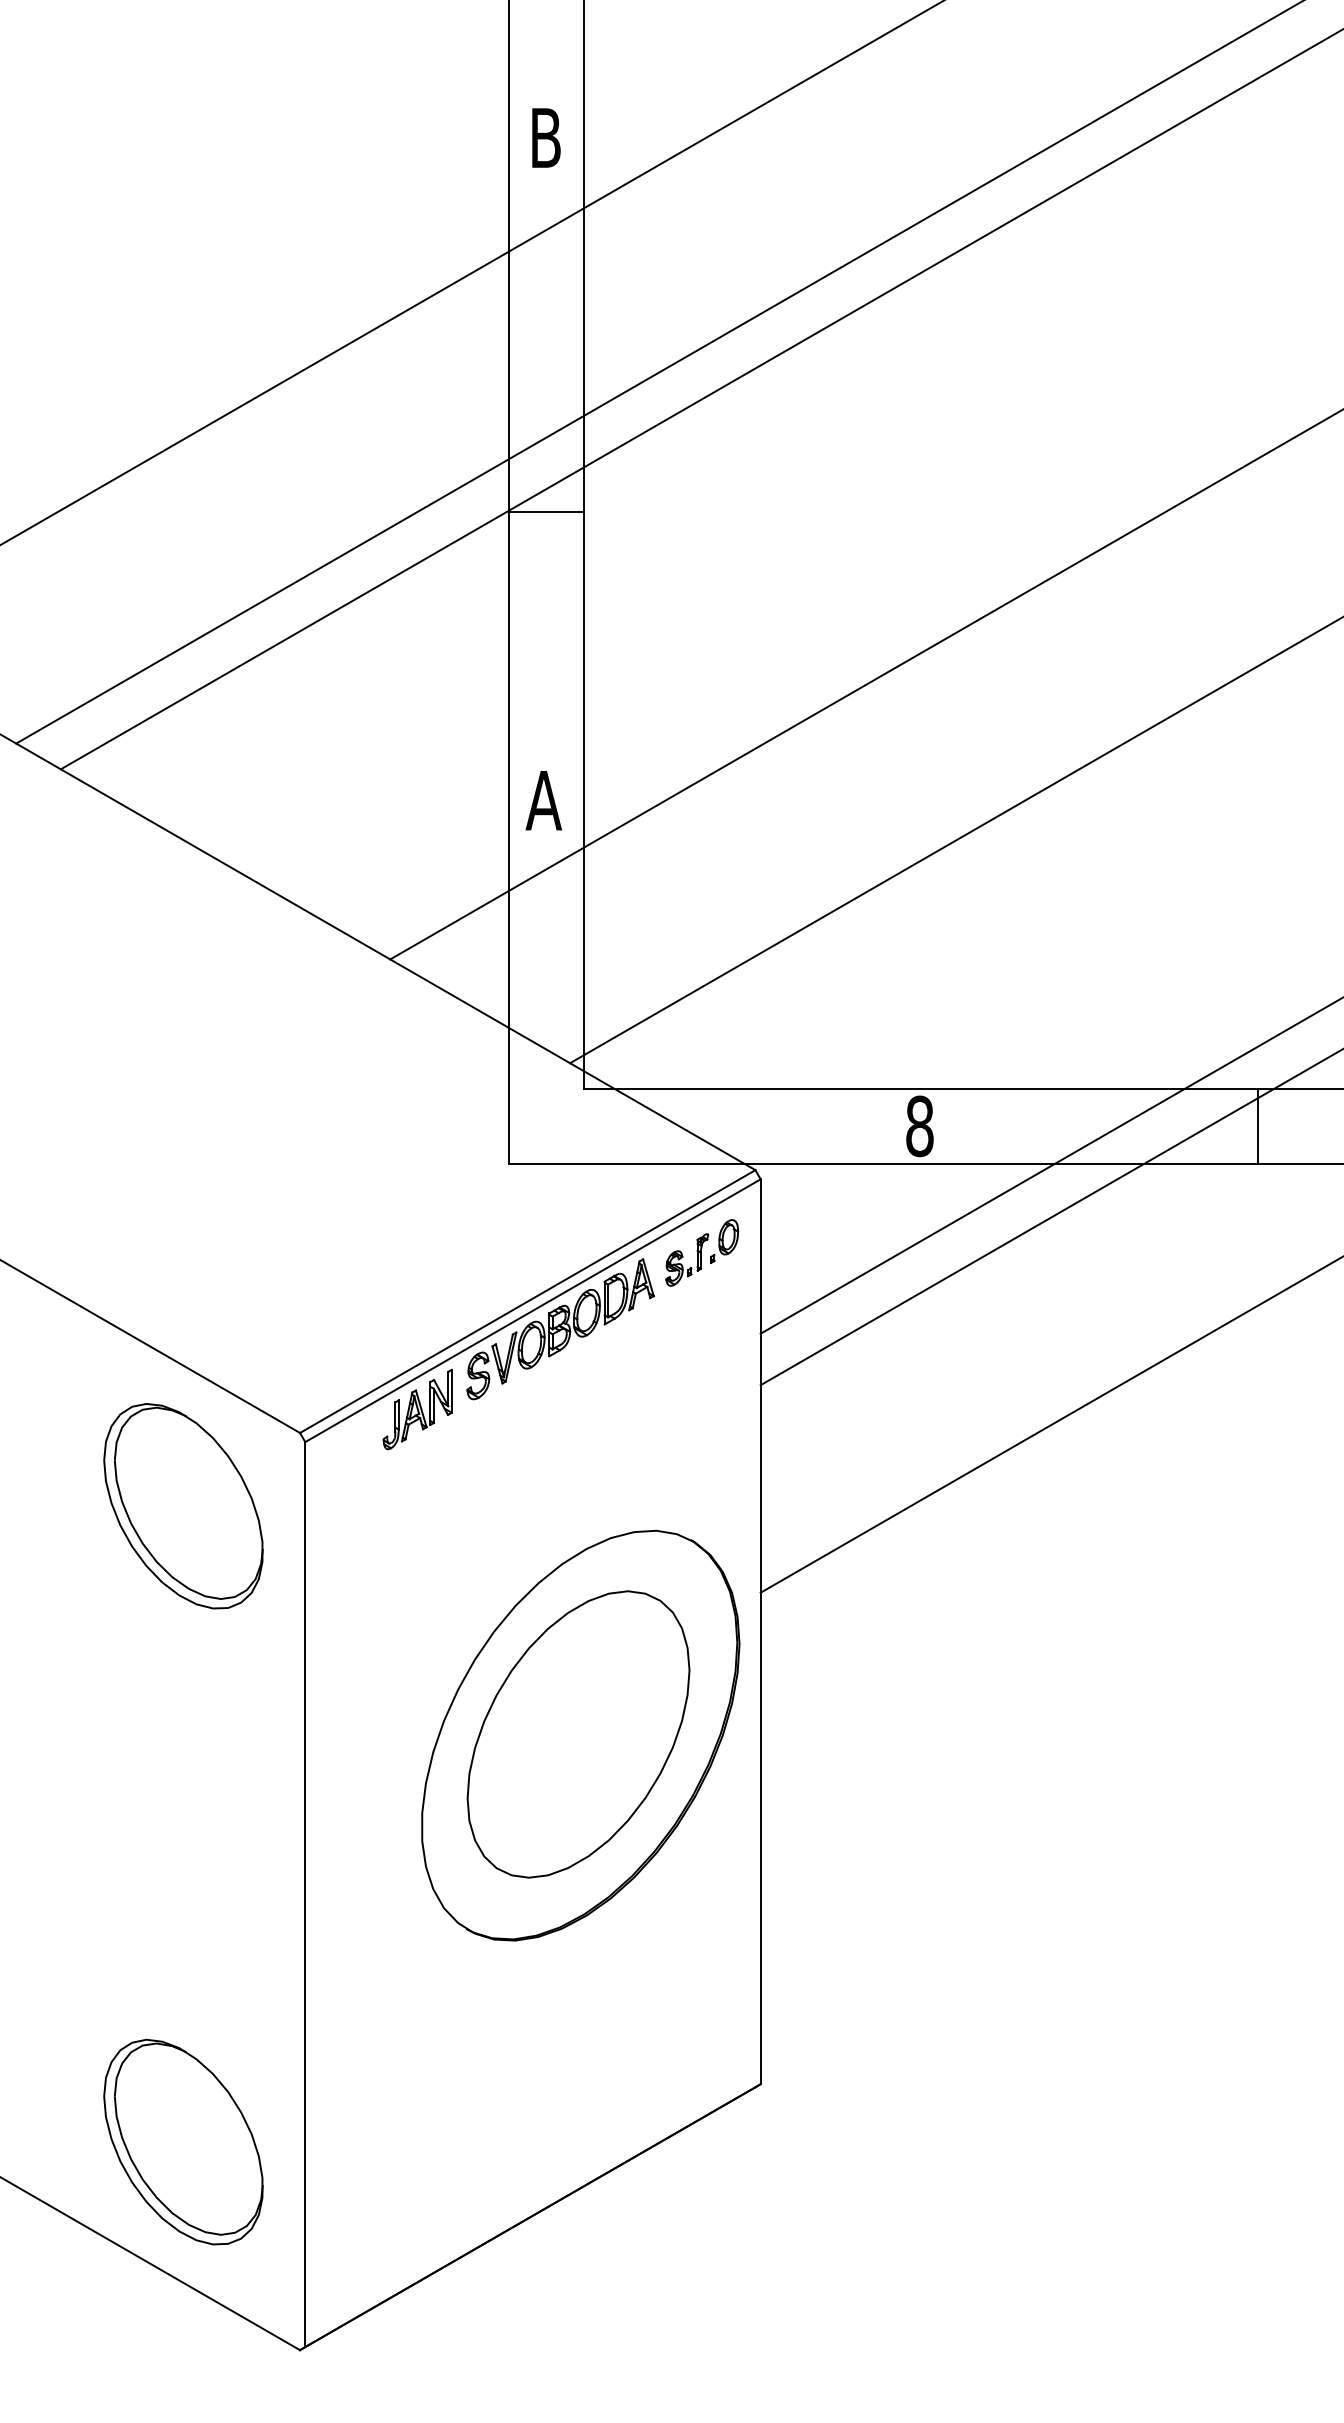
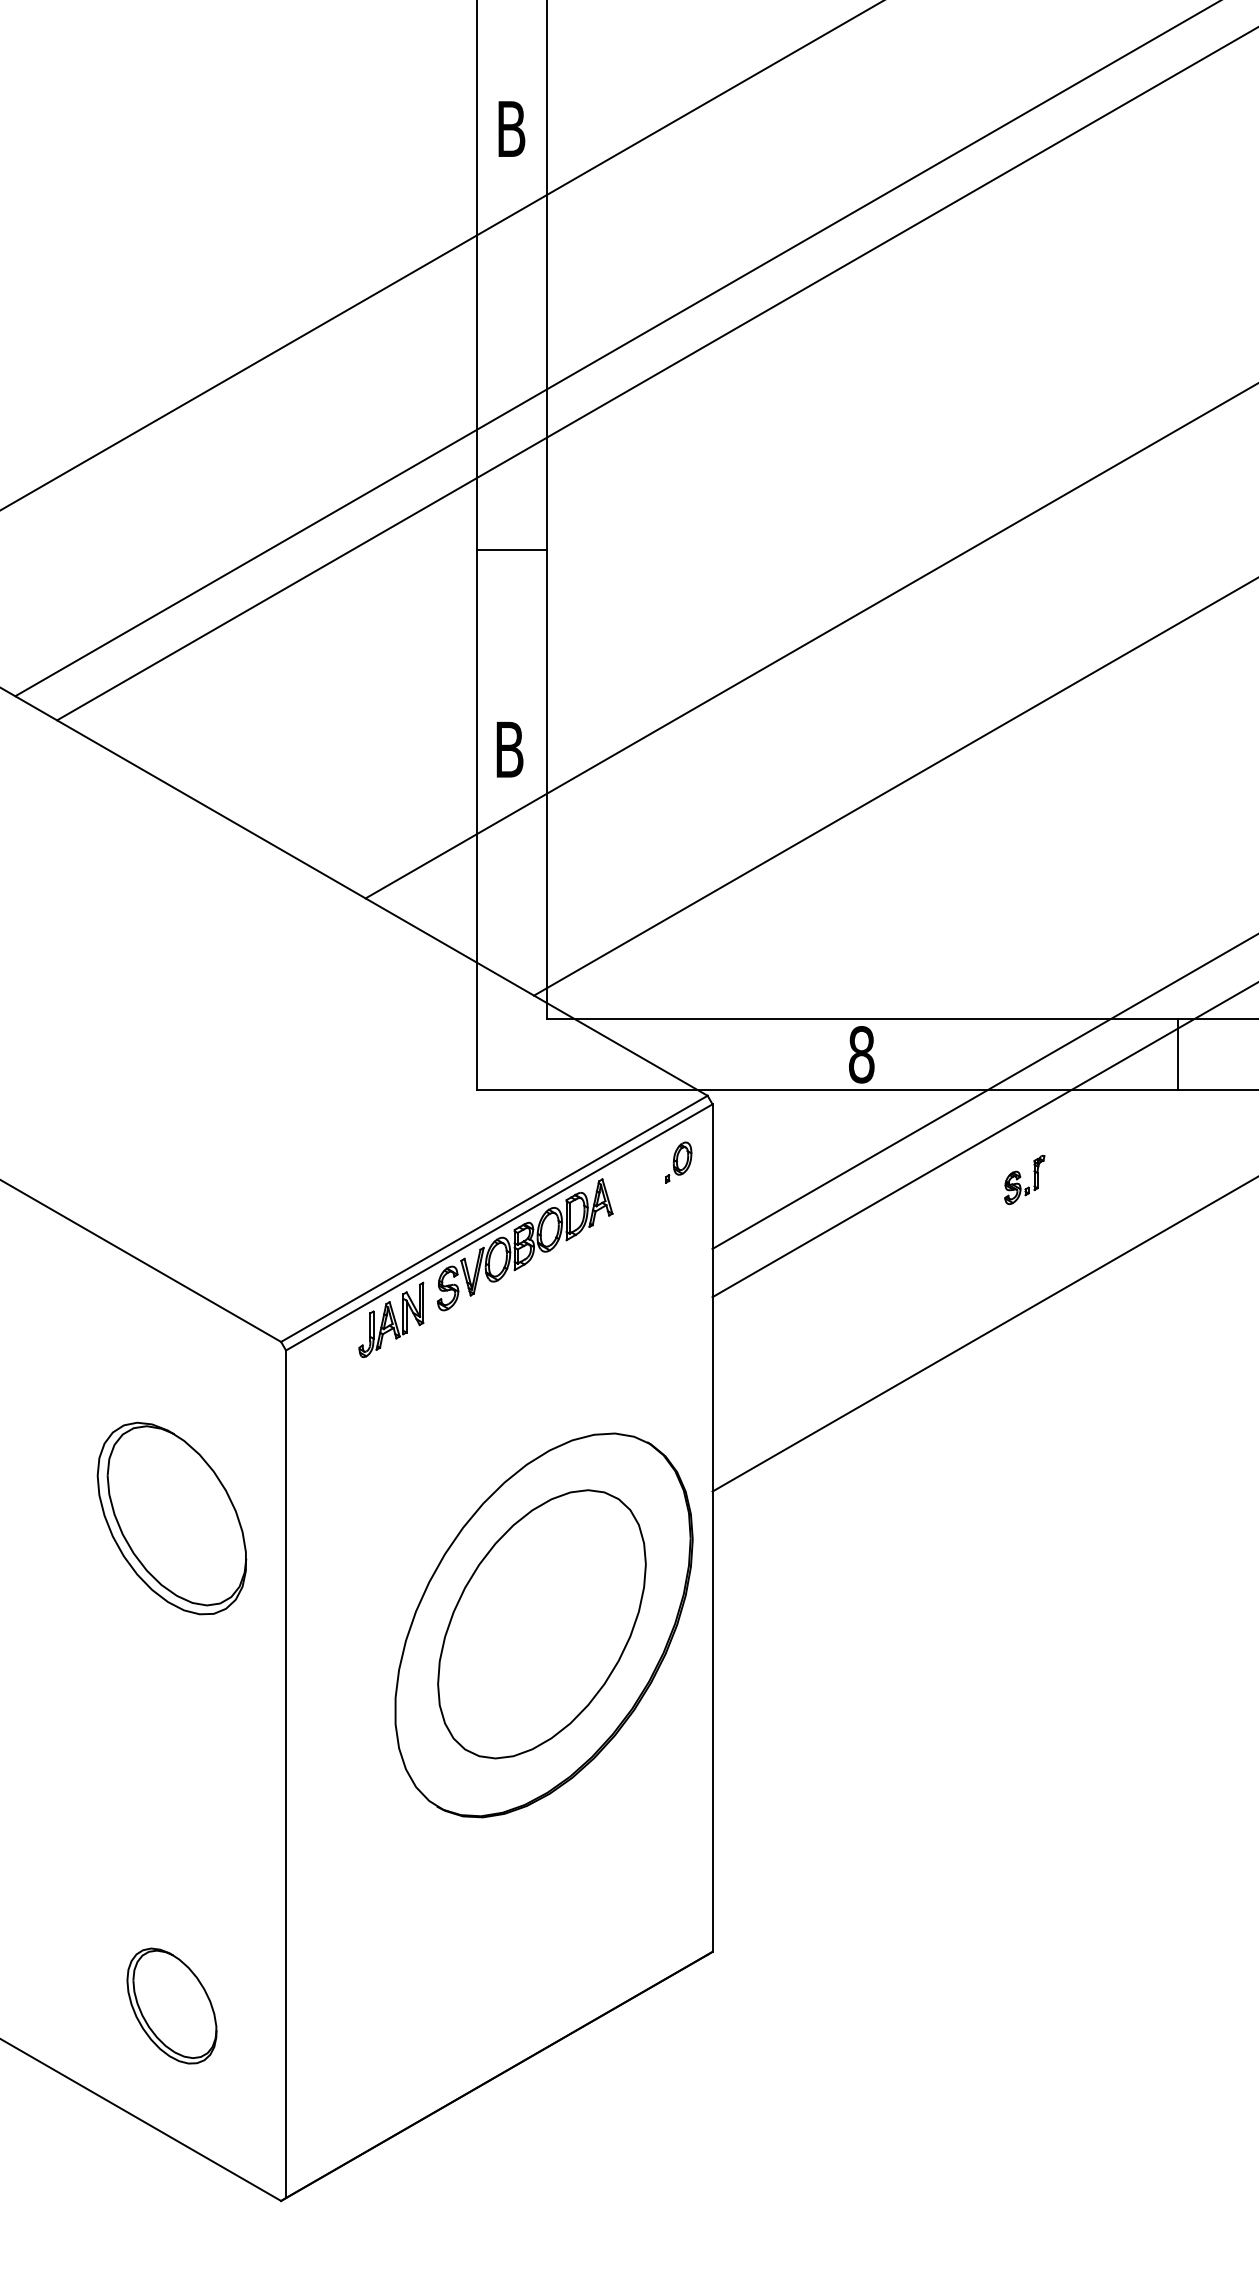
line: (546, 512) -> (511, 549), moved
text: (543, 800) -> (509, 749), A -> B
part: (686, 1259) -> (1024, 1179), moved
part: (182, 1506) -> (171, 1518), moved
part: (182, 2141) -> (171, 2005), size x0.6

